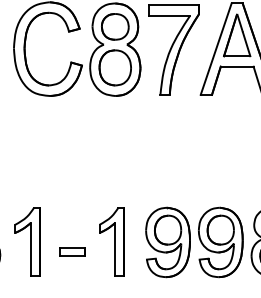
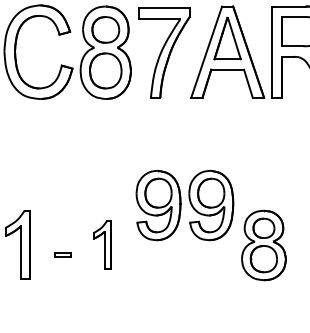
part: (112, 241) -> (102, 244), size x0.7
part: (194, 242) -> (184, 205), moved
part: (72, 251) -> (62, 254), size x0.6

